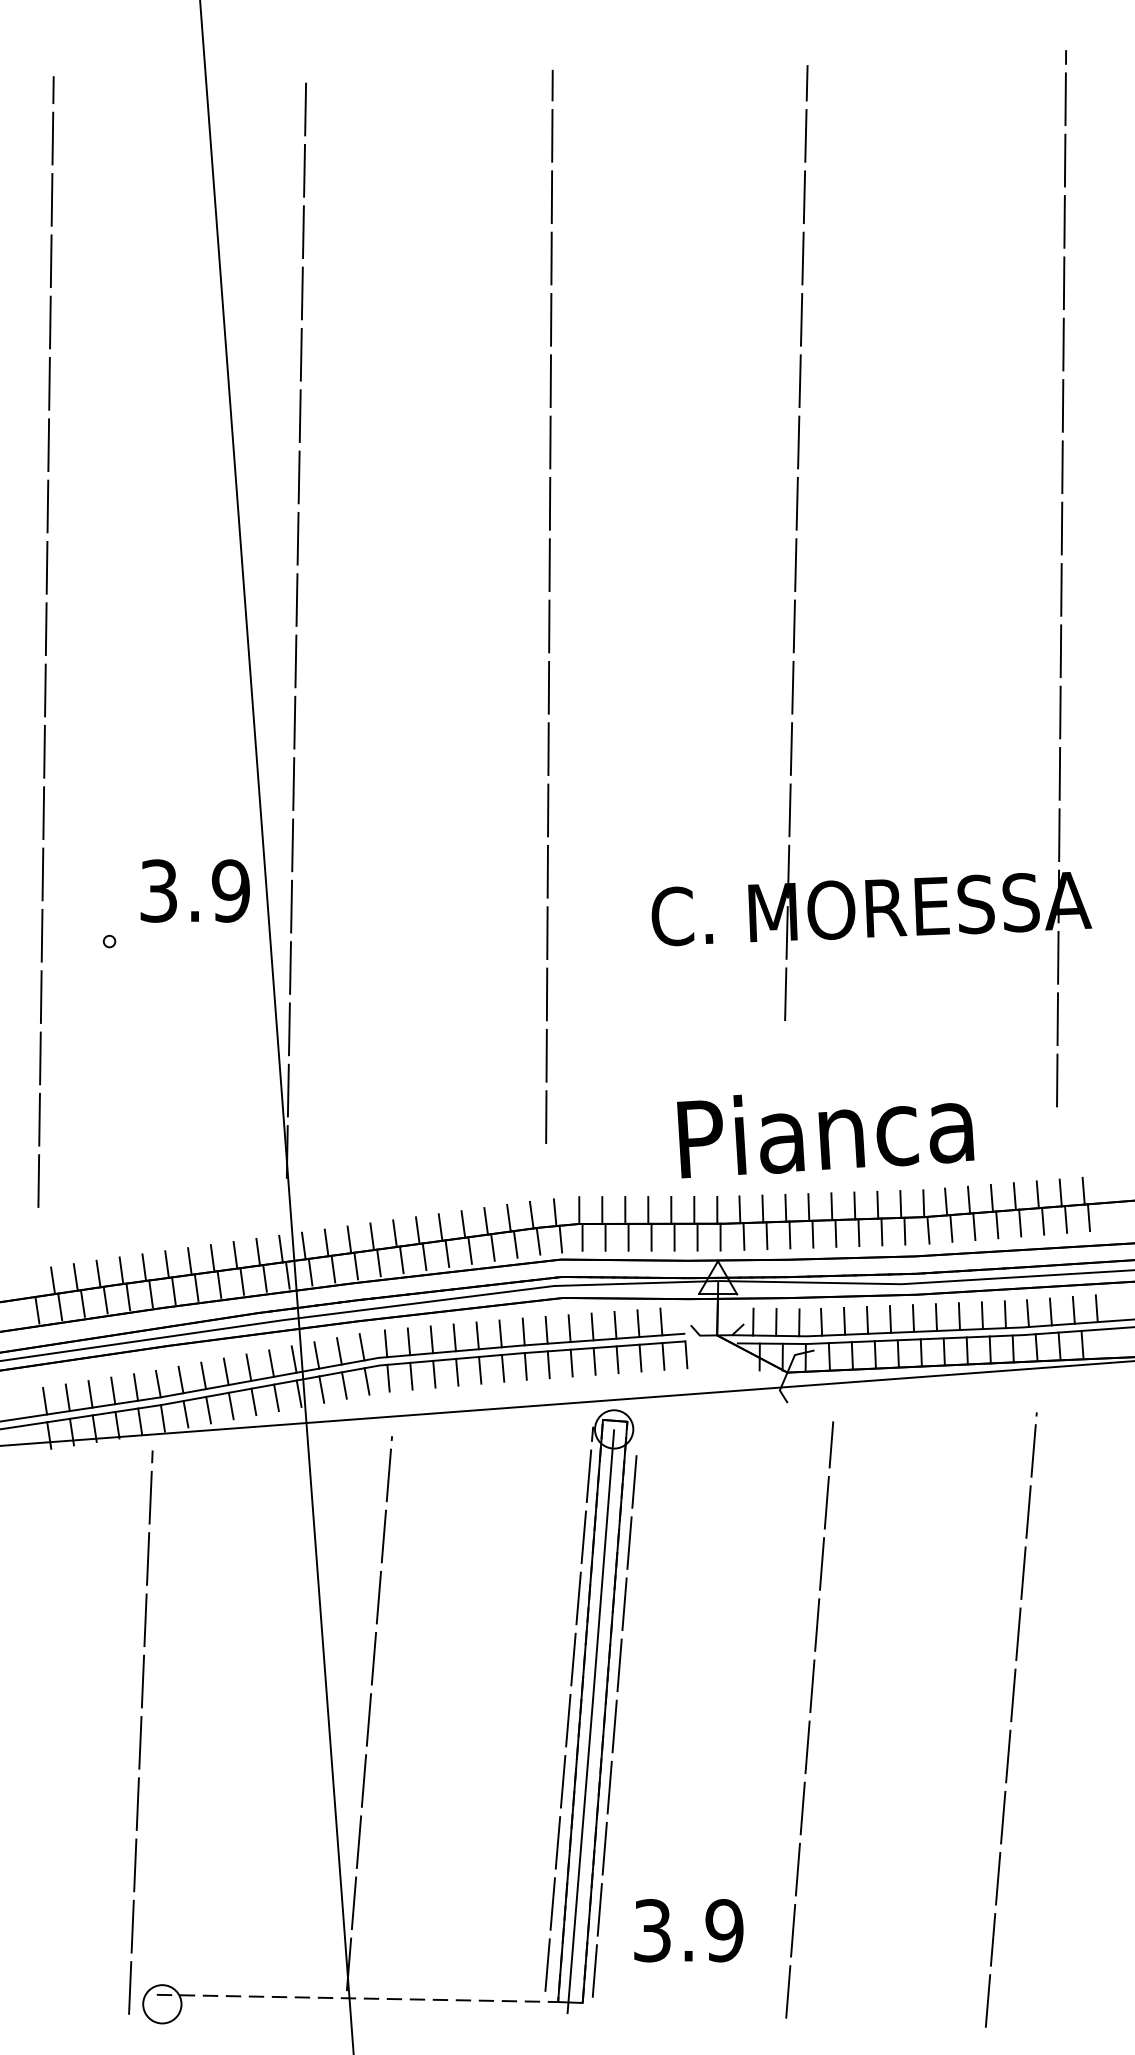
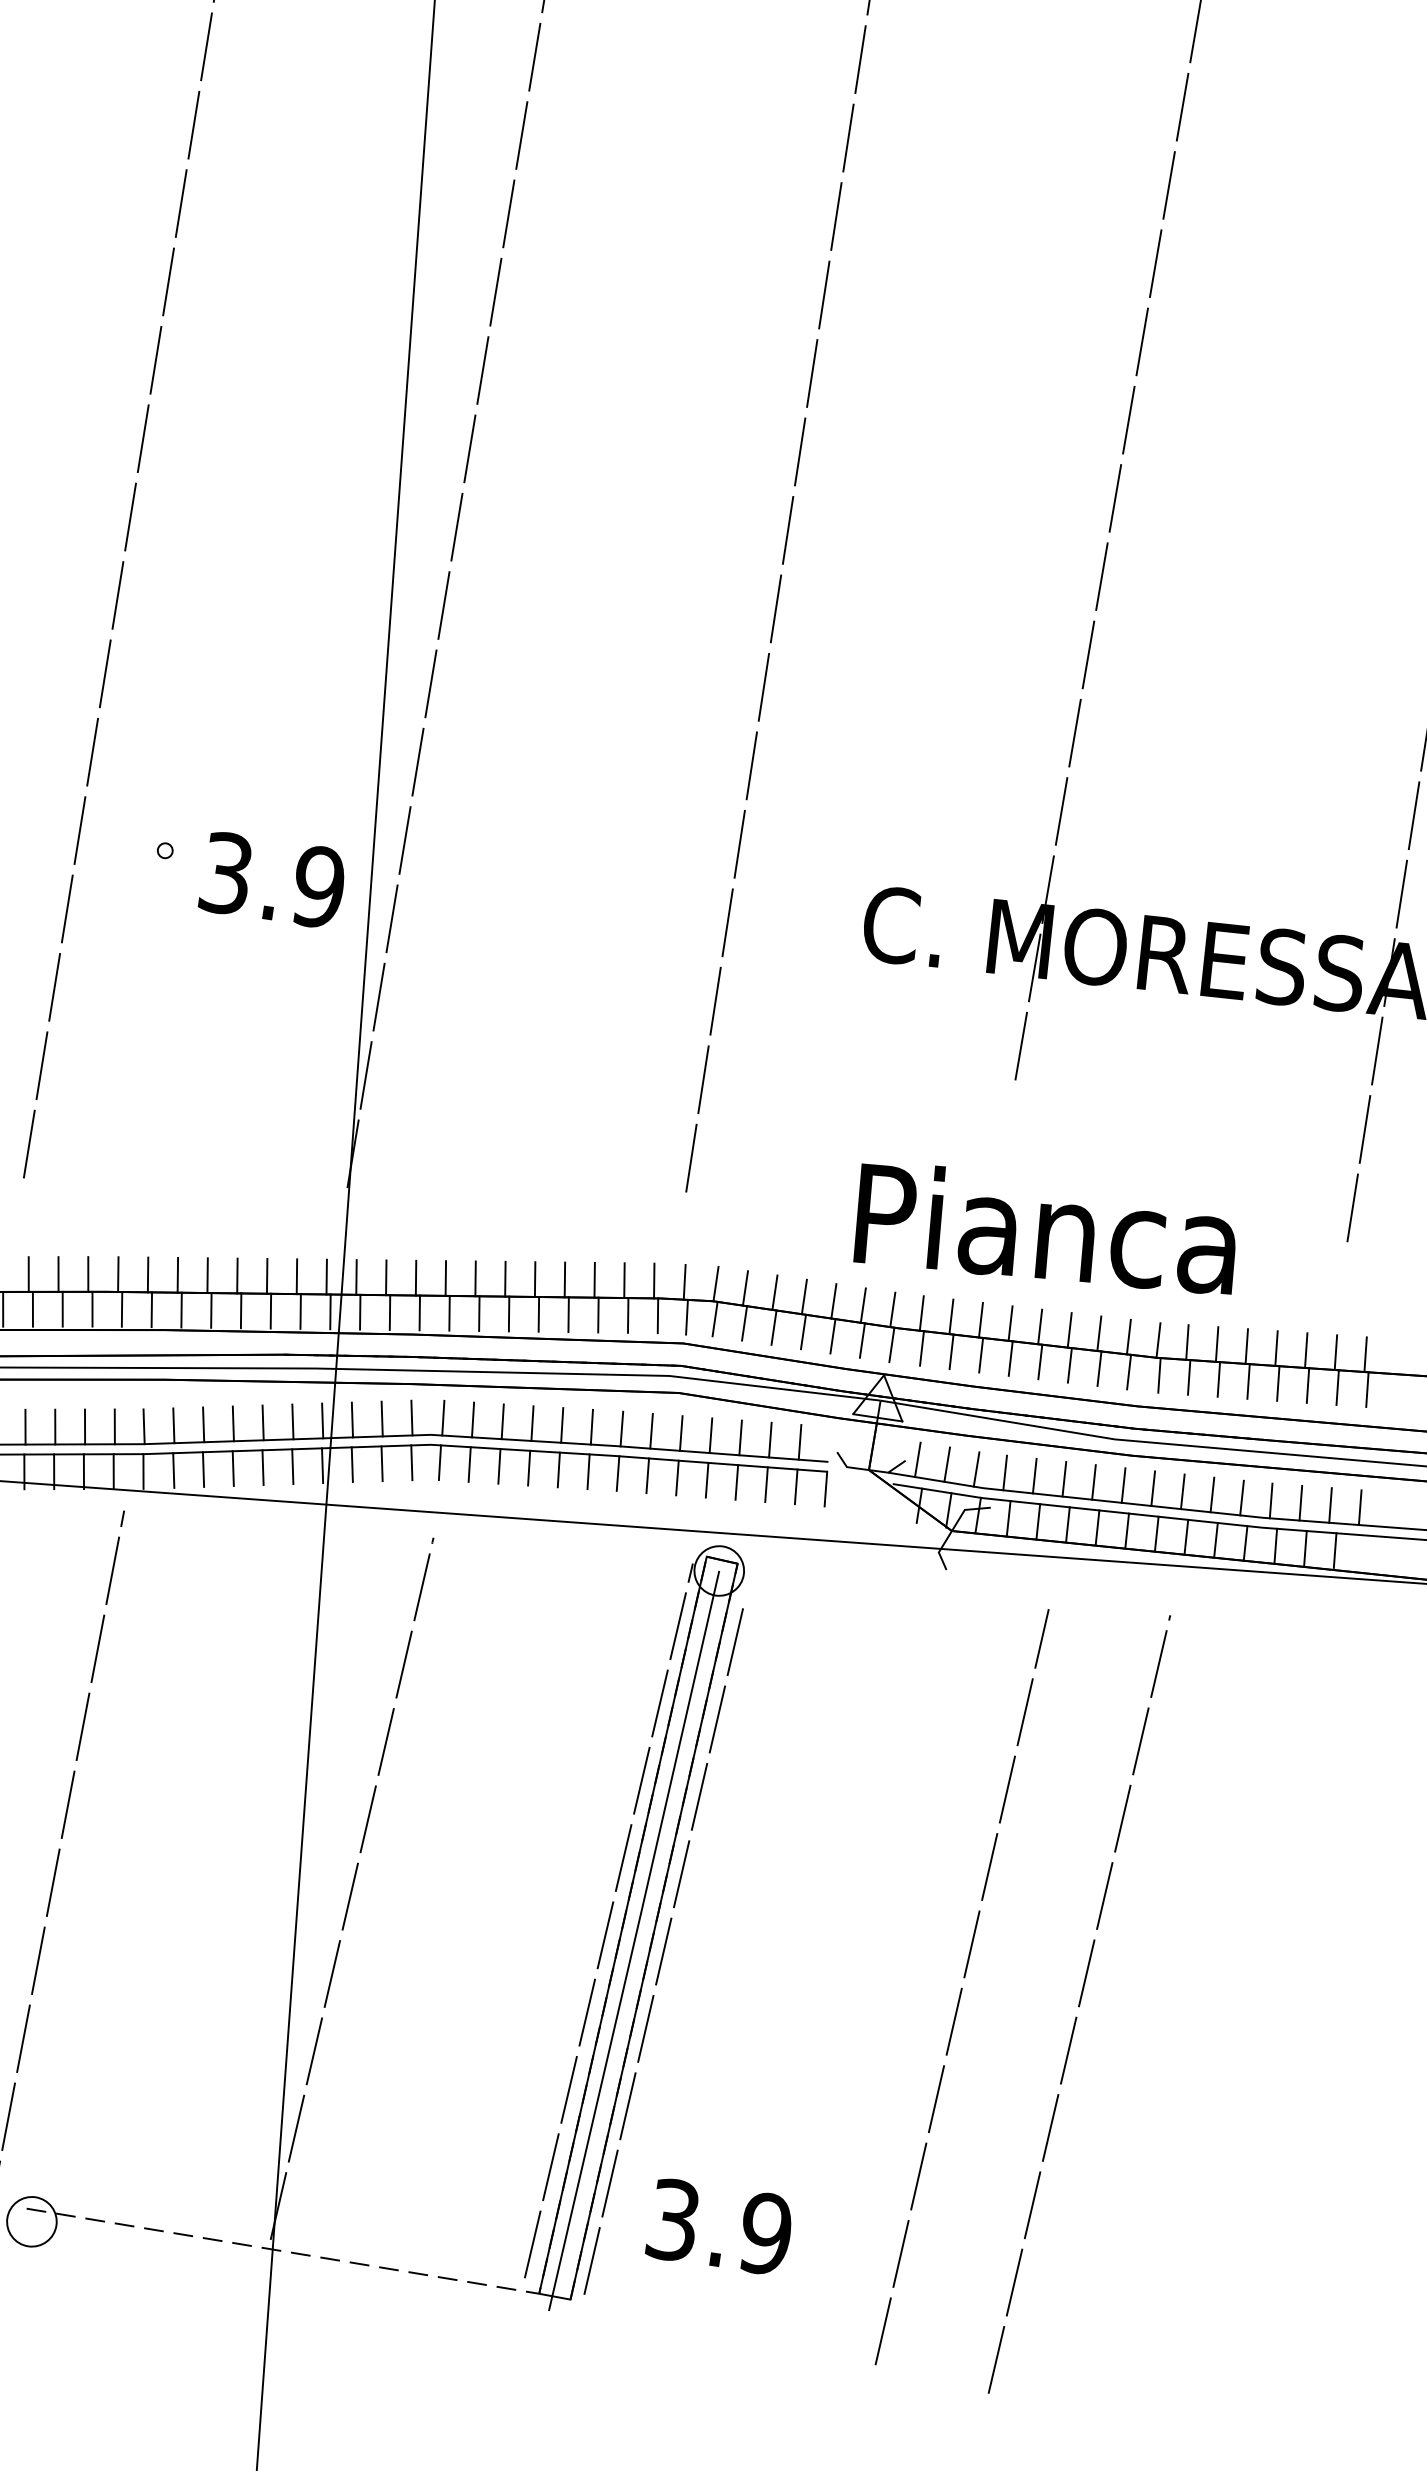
text: (194, 890) -> (272, 879), moved
line: (1011, 1719) -> (1079, 2003), moved
line: (809, 1720) -> (961, 1987), moved

